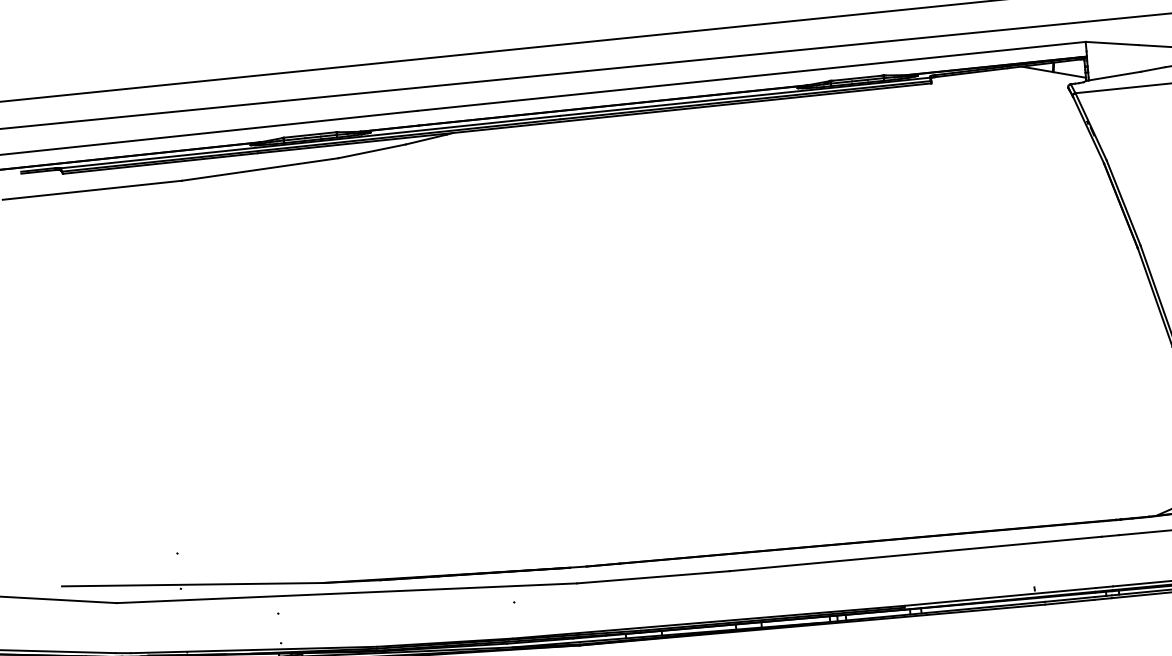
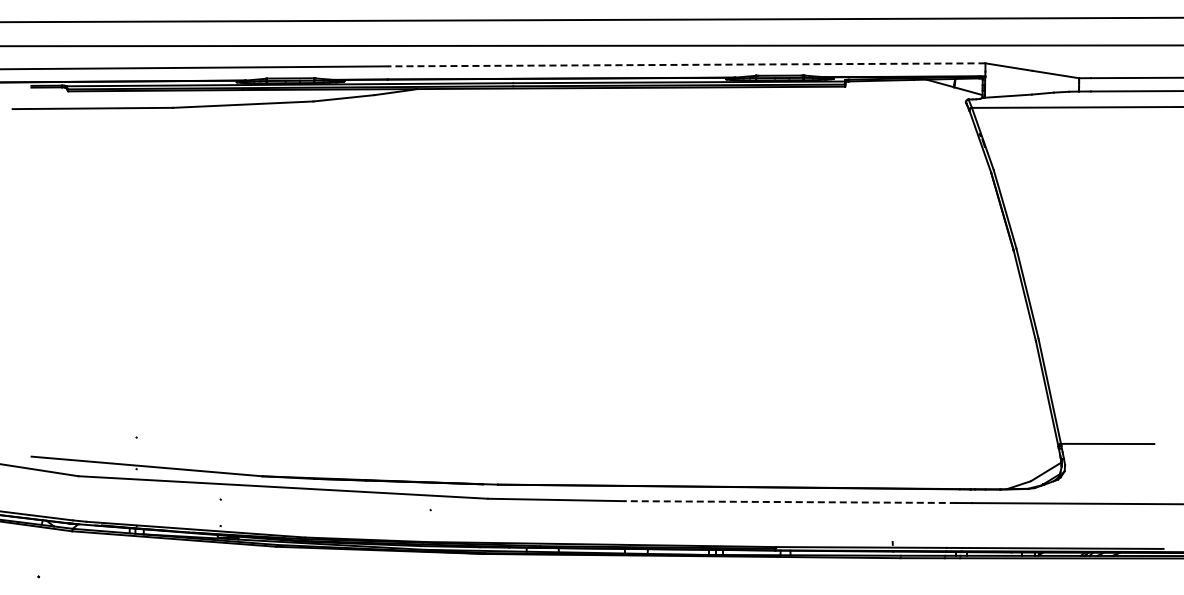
line: (751, 75) -> (686, 64), solid -> dashed
line: (914, 554) -> (789, 502), solid -> dashed

